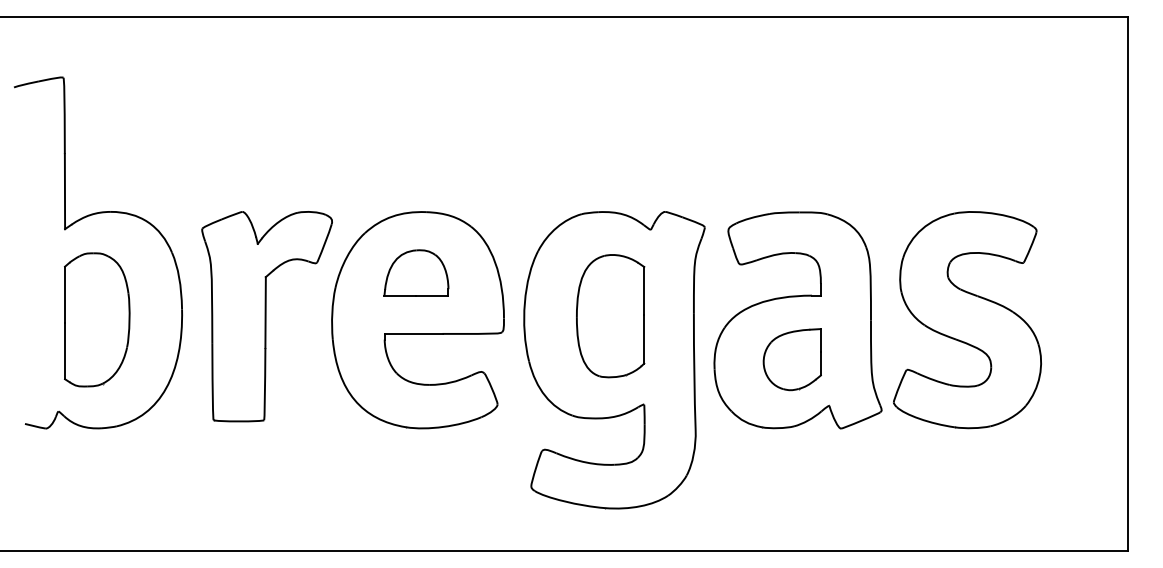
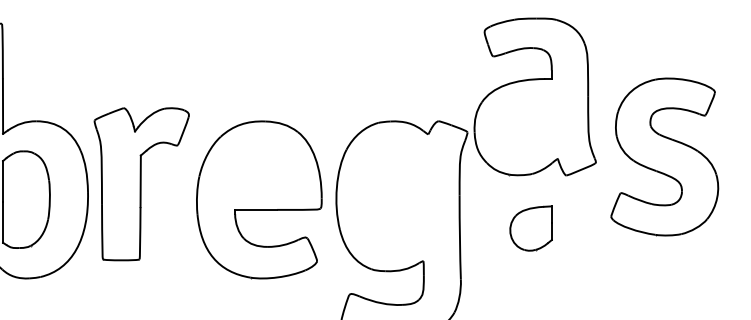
part: (416, 272) -> (258, 165), removed
part: (266, 316) -> (141, 184), moved
part: (610, 316) -> (399, 197), removed
part: (797, 320) -> (534, 97), moved
part: (967, 320) -> (664, 157), moved

